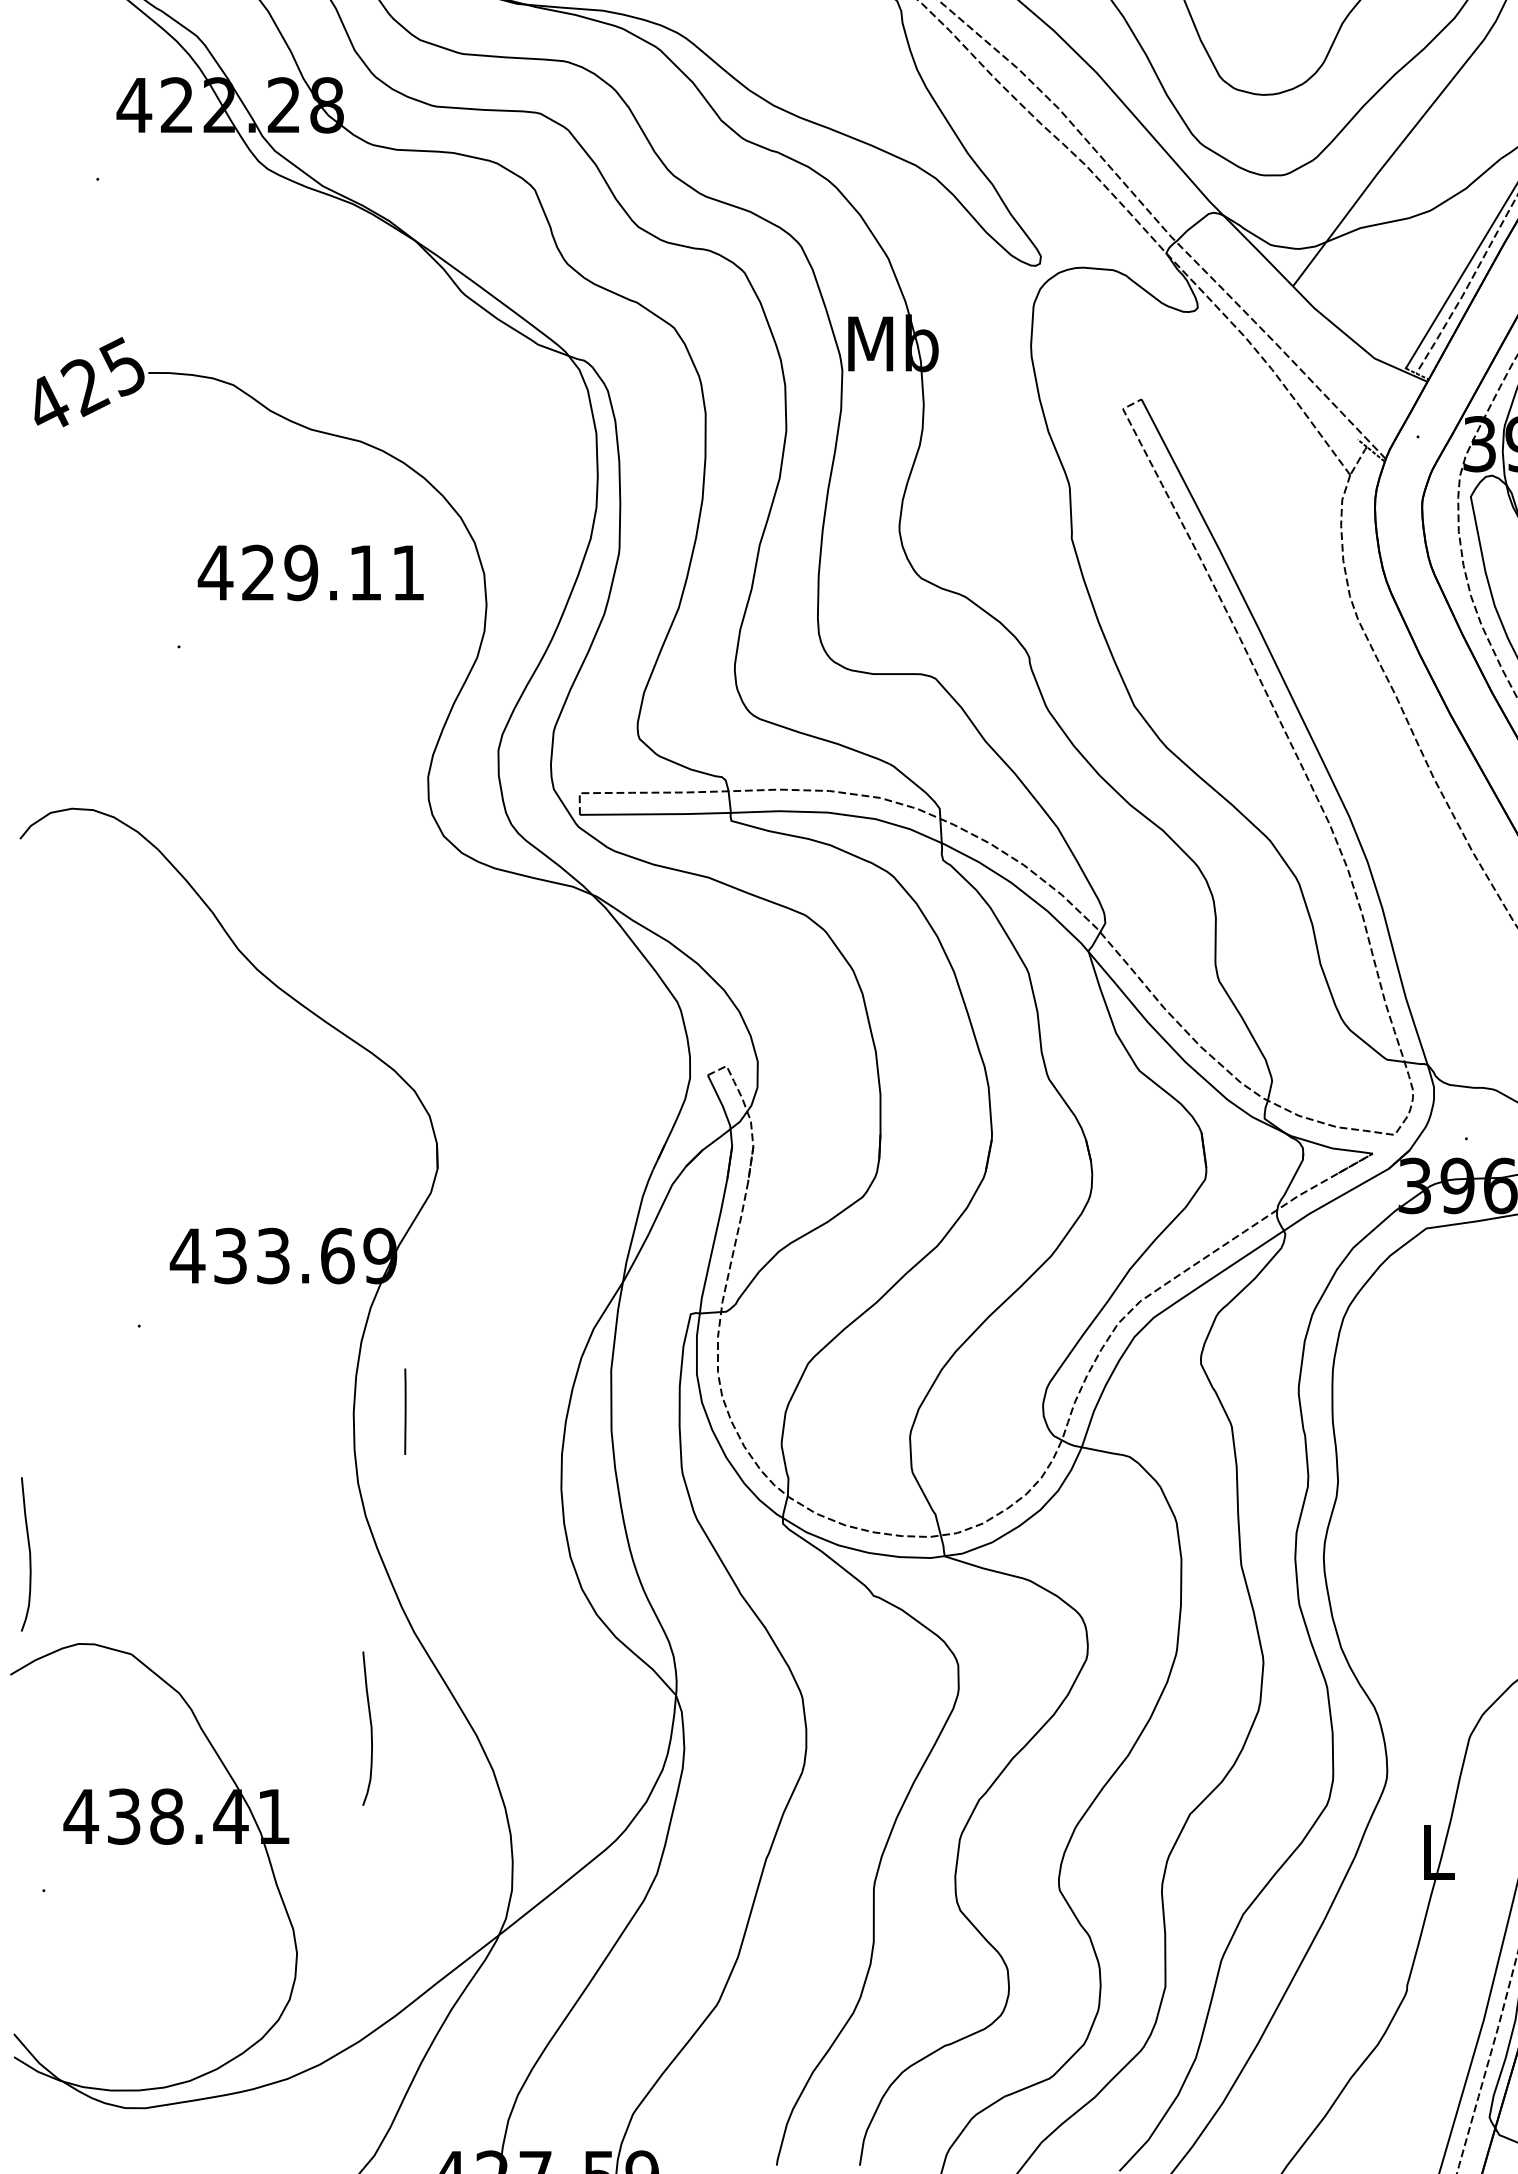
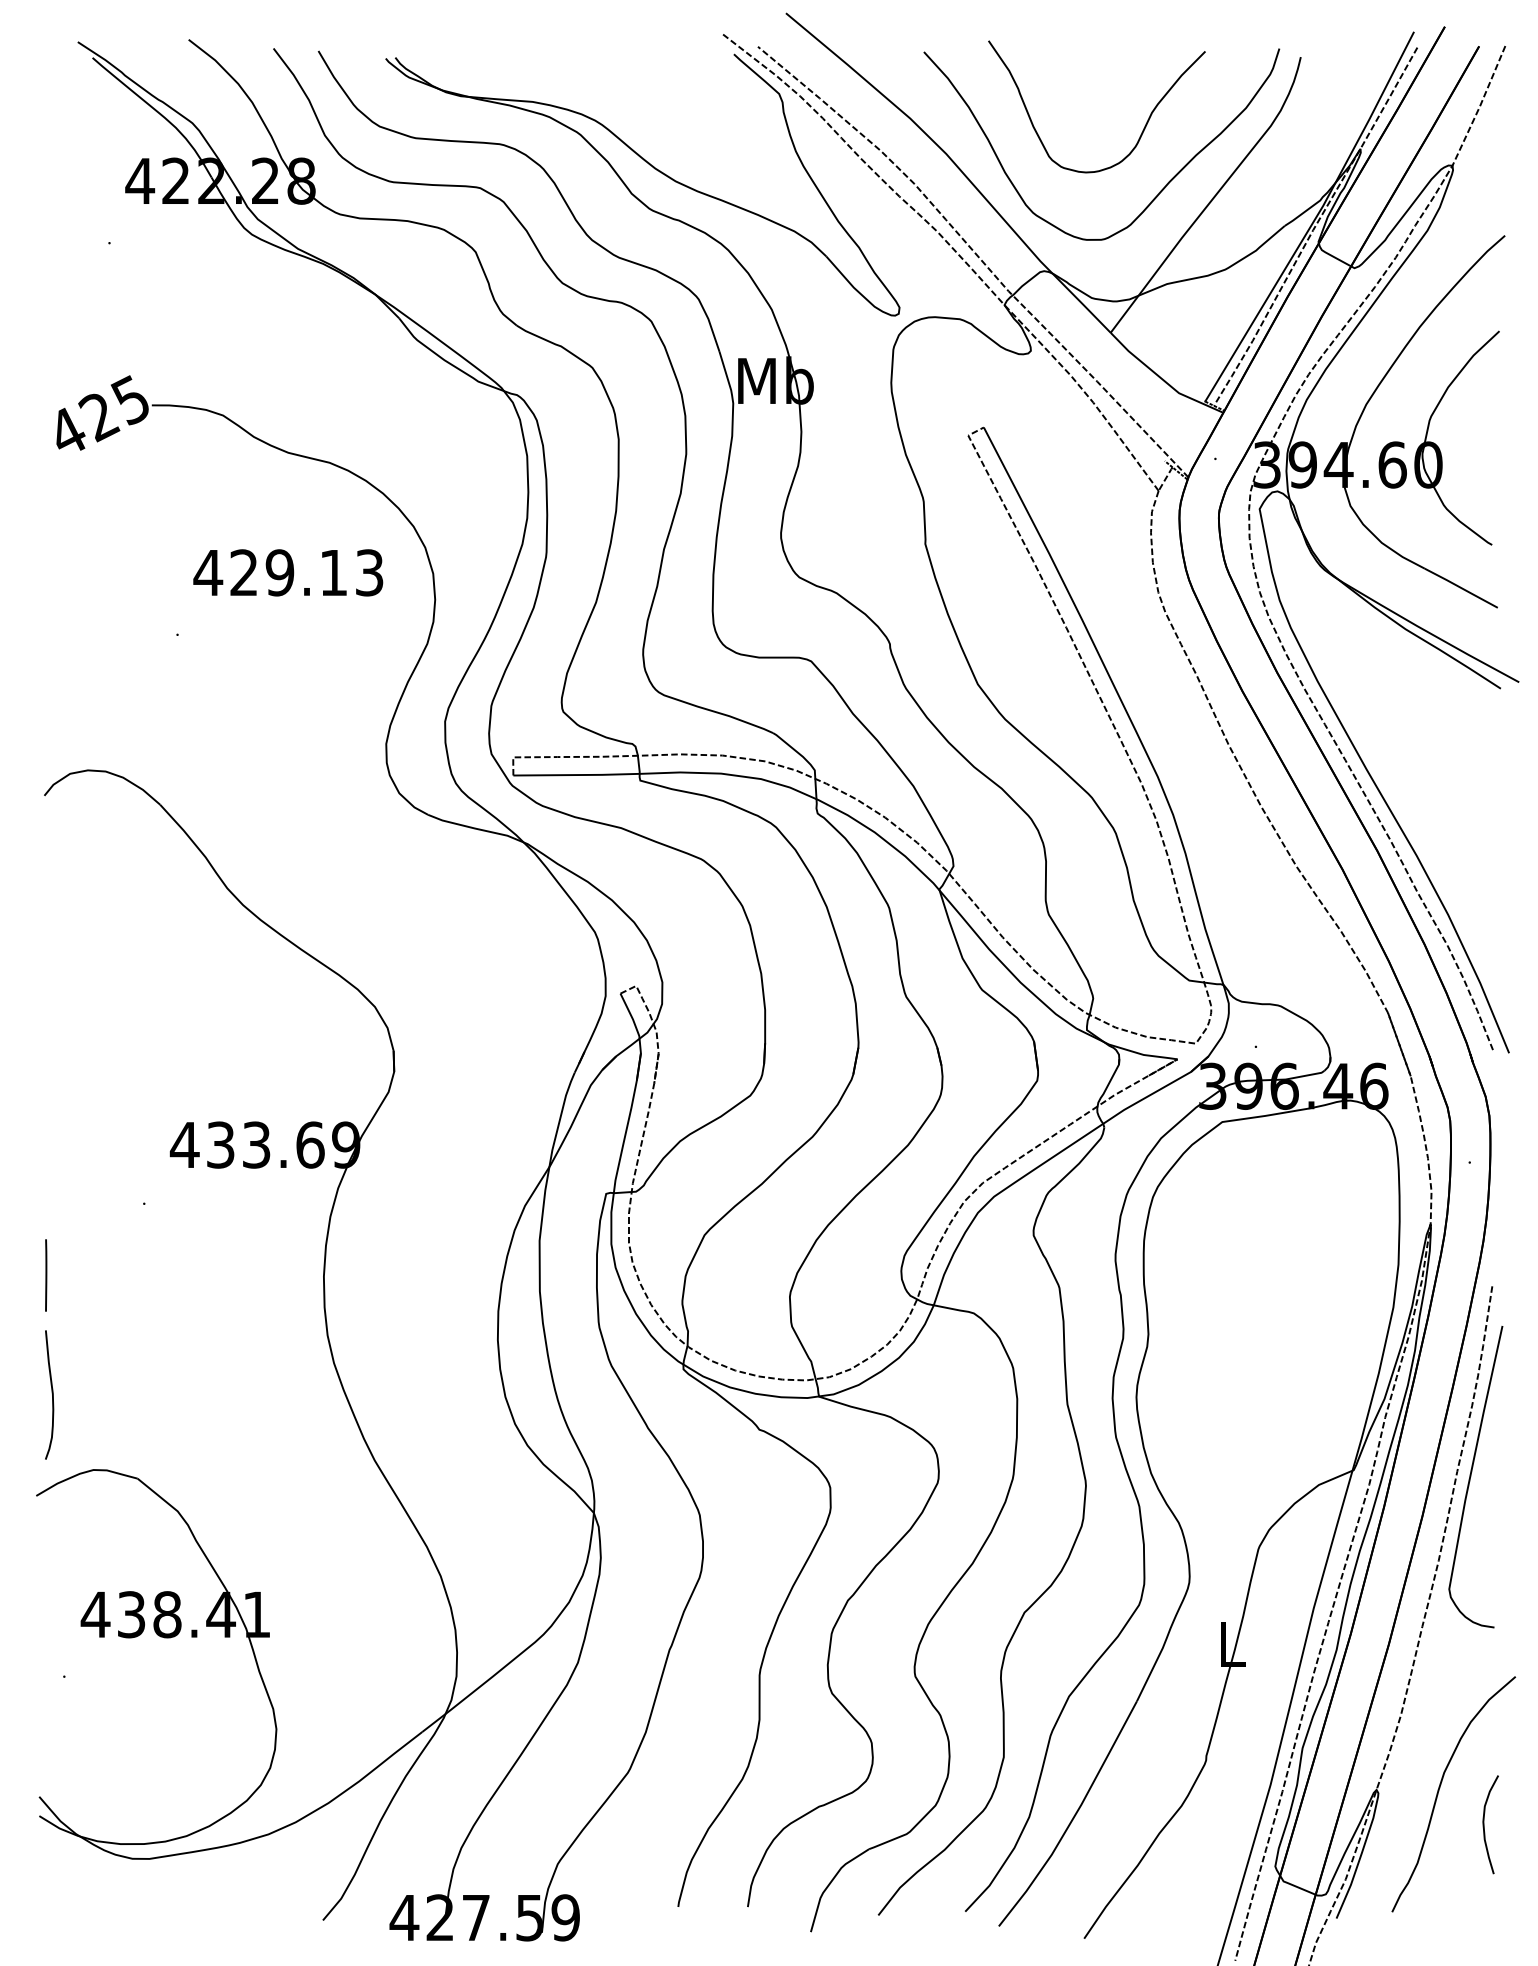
text: (408, 572) -> (369, 572), 429.11 -> 429.13
line: (405, 1411) -> (46, 1275), moved
curve: (369, 1726) -> (337, 1539), removed

